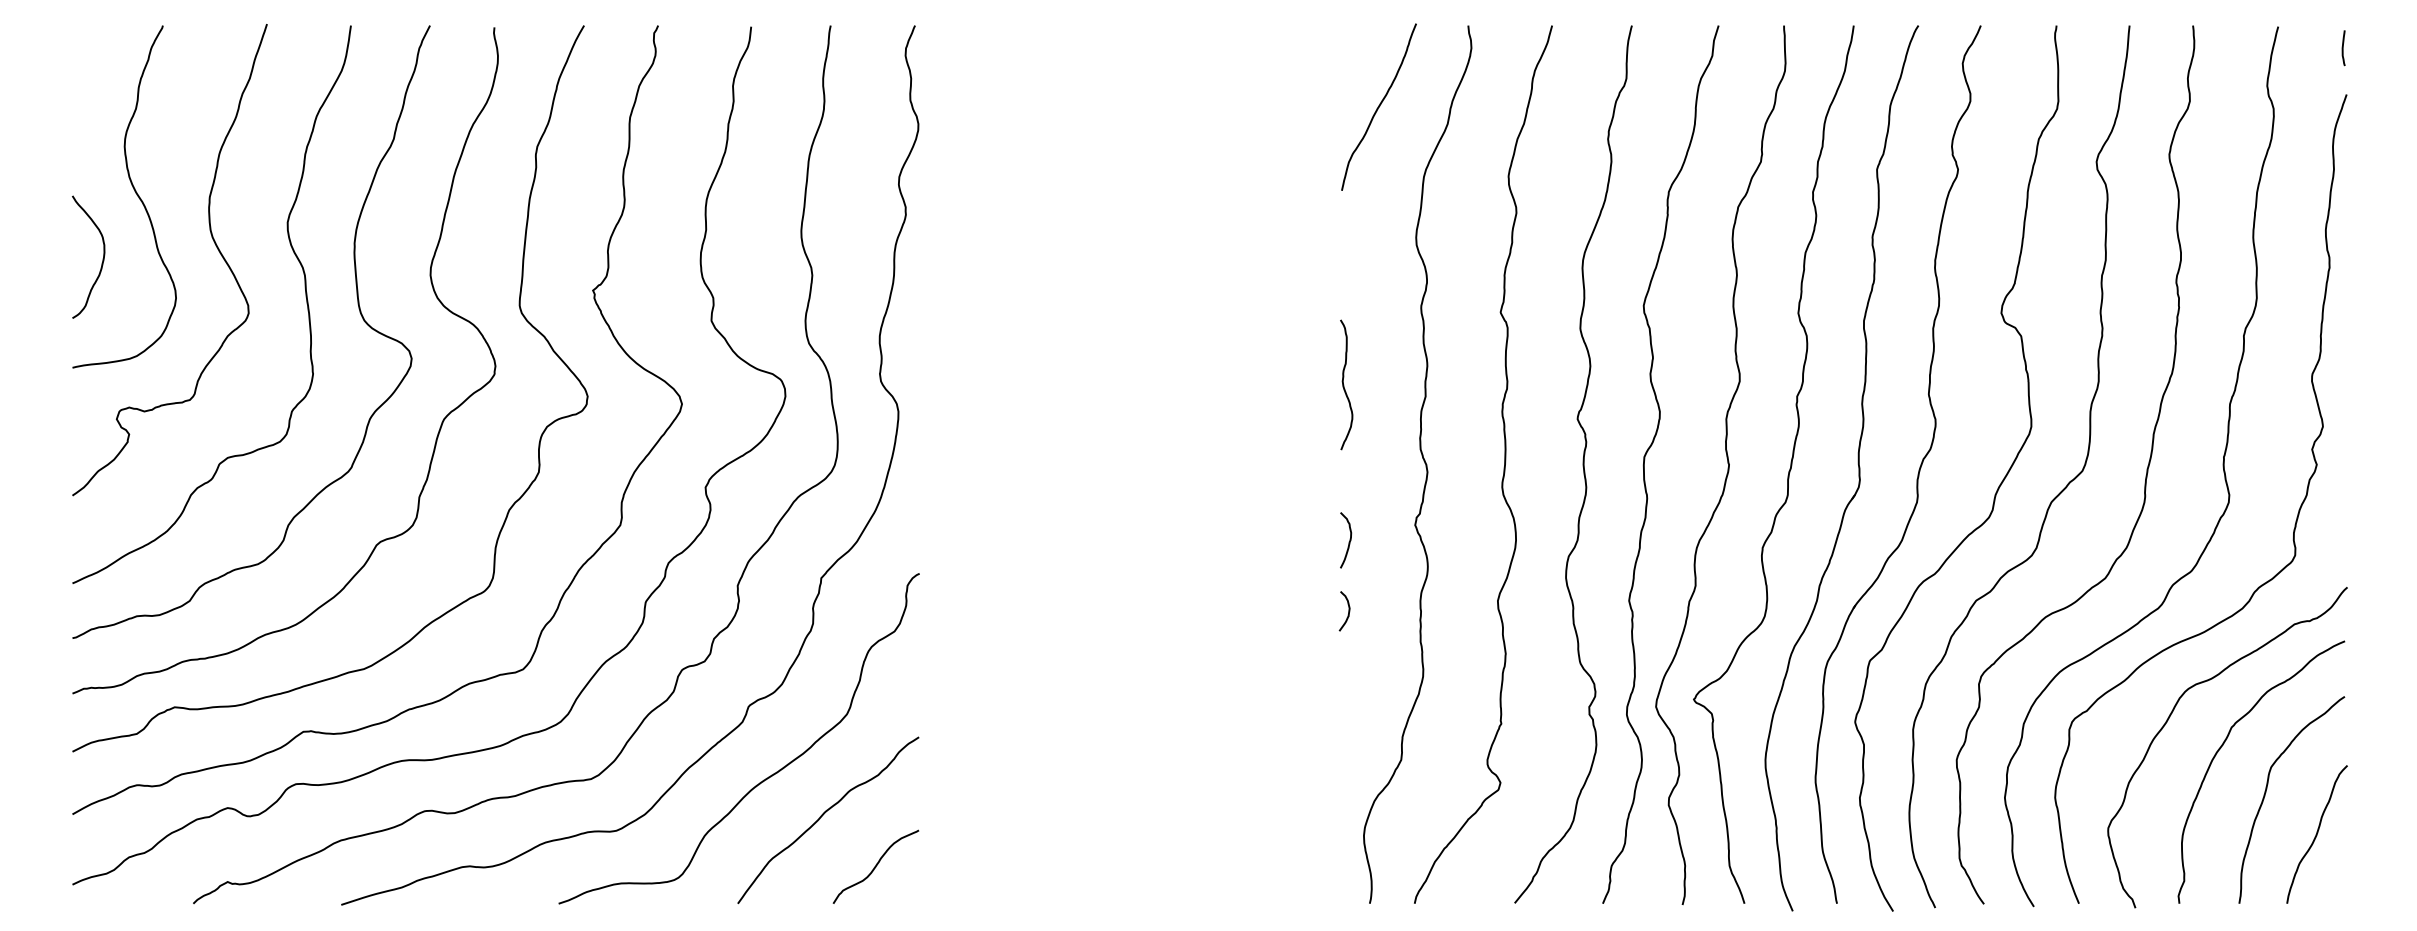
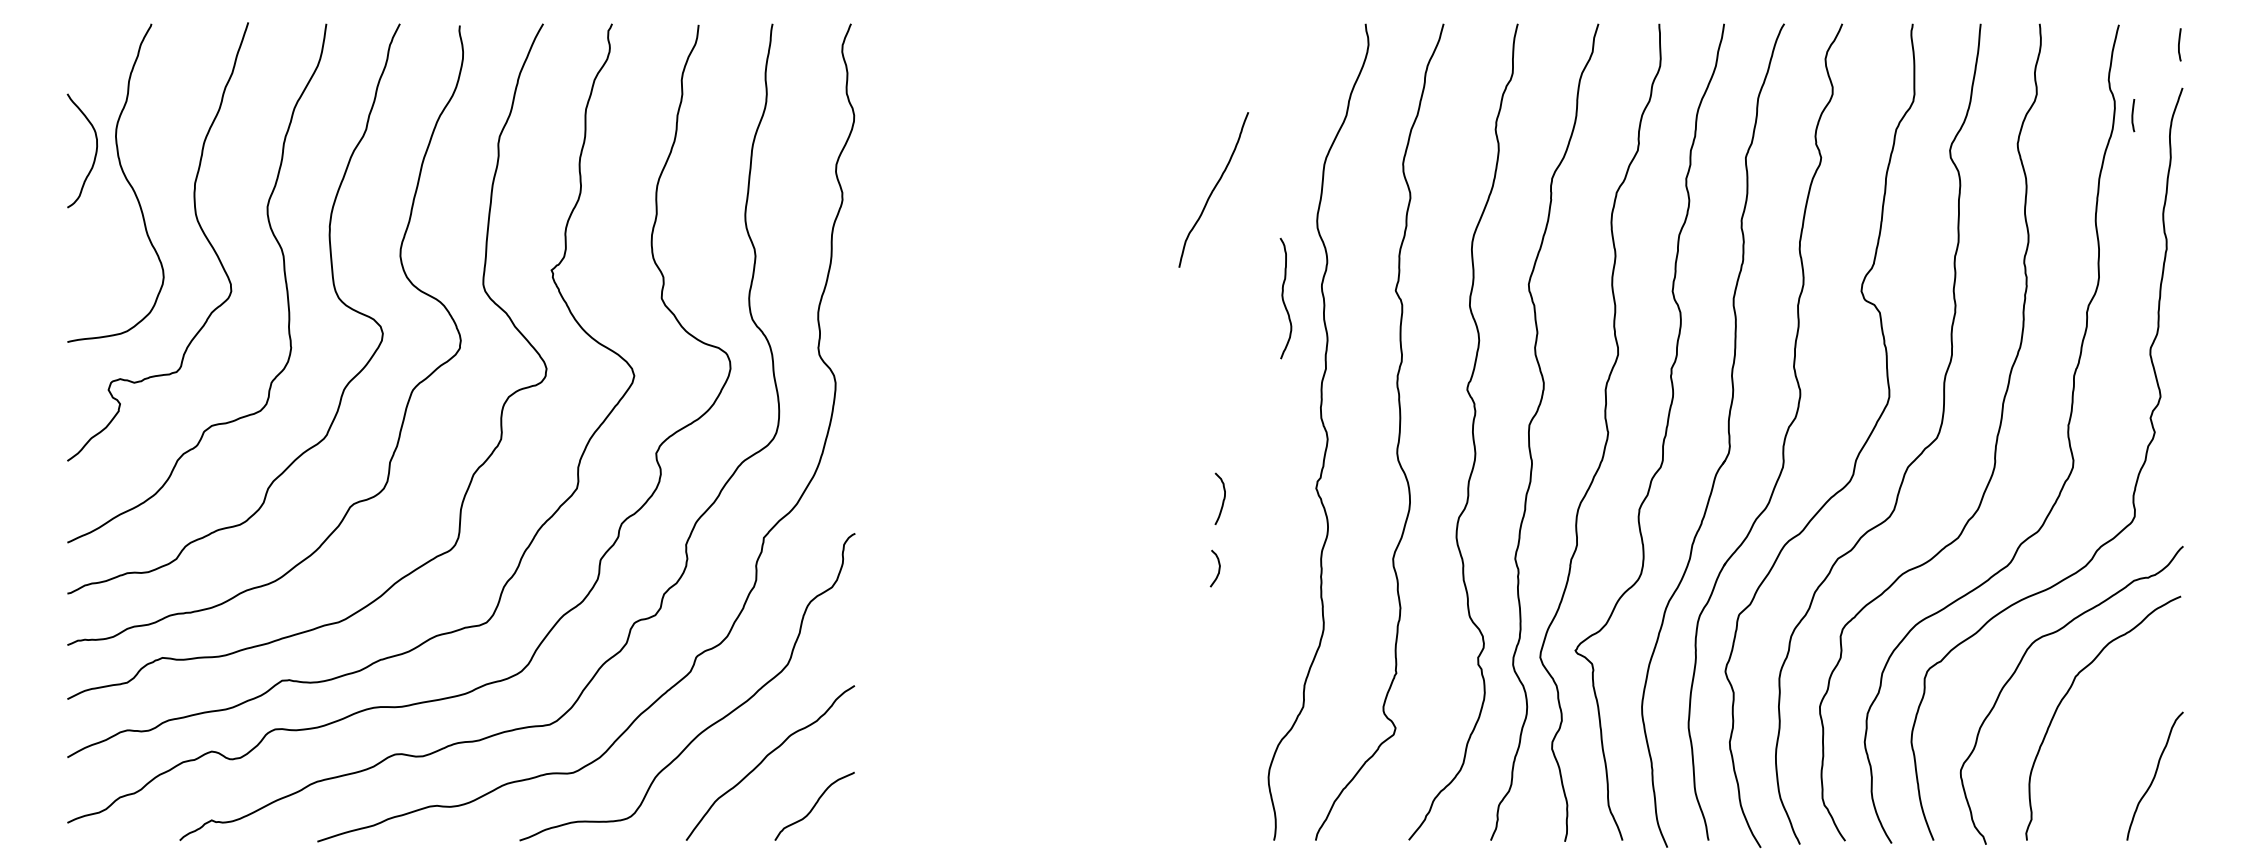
curve: (1378, 106) -> (1213, 189), moved
curve: (2293, 124) -> (2133, 115), added
curve: (102, 258) -> (95, 152), moved
curve: (1344, 385) -> (1283, 299), moved
curve: (1348, 542) -> (1222, 500), moved
curve: (1348, 611) -> (1218, 568), moved
curve: (2266, 792) -> (2108, 737), removed

